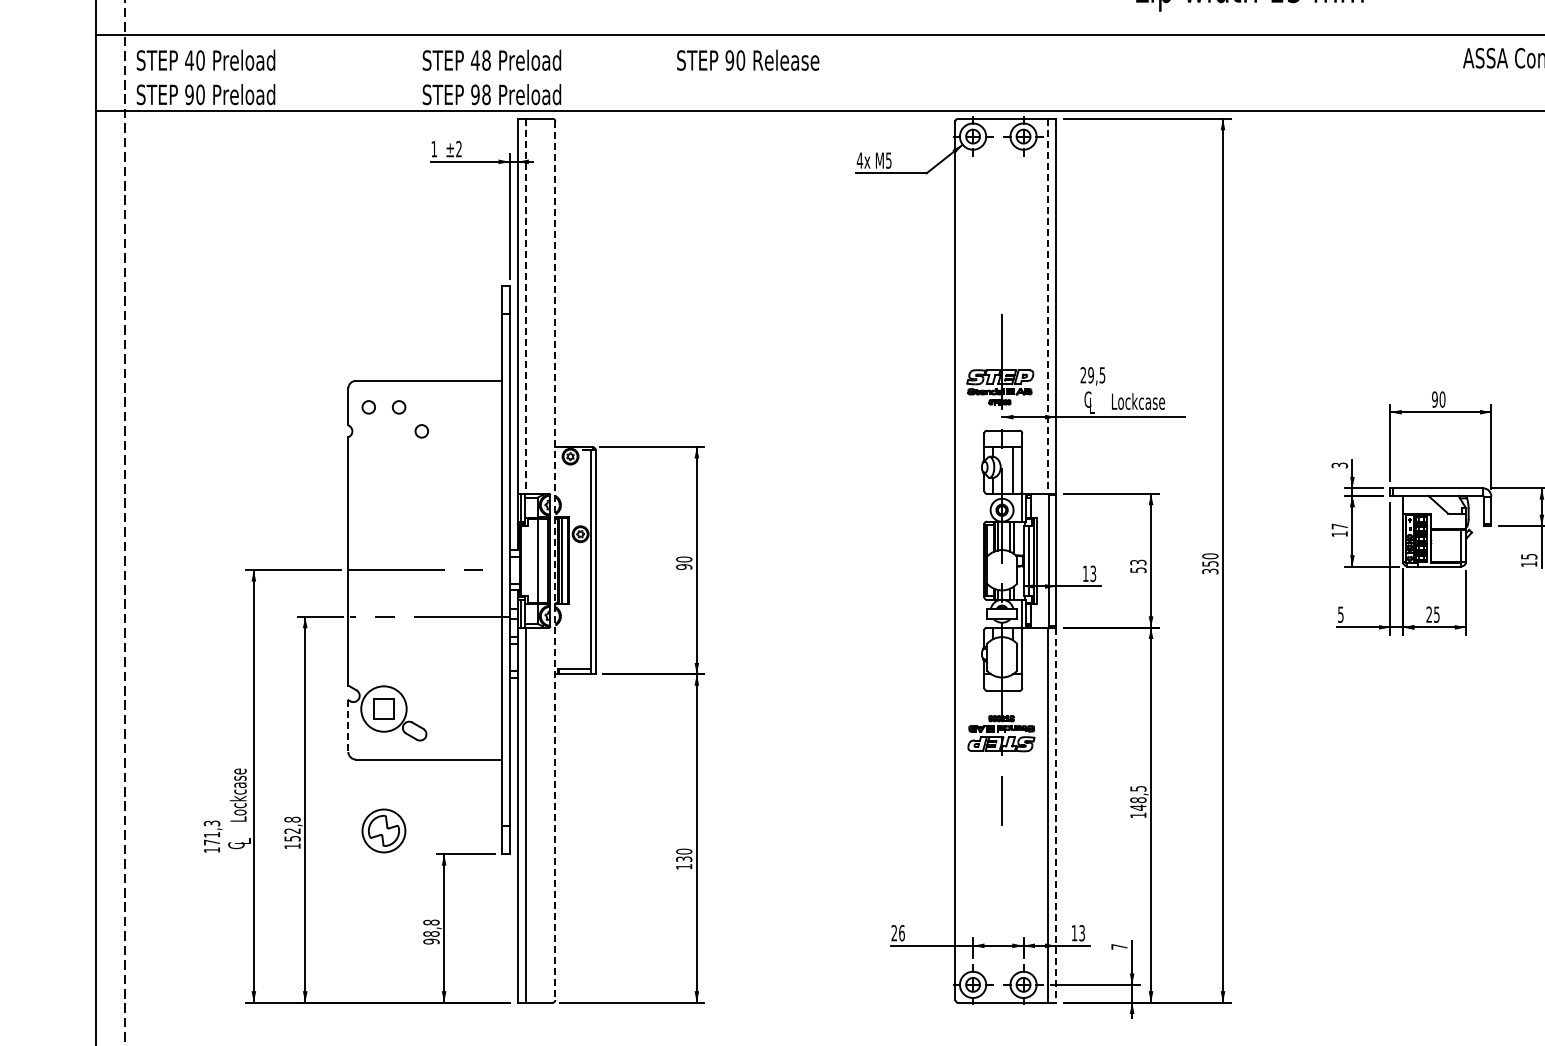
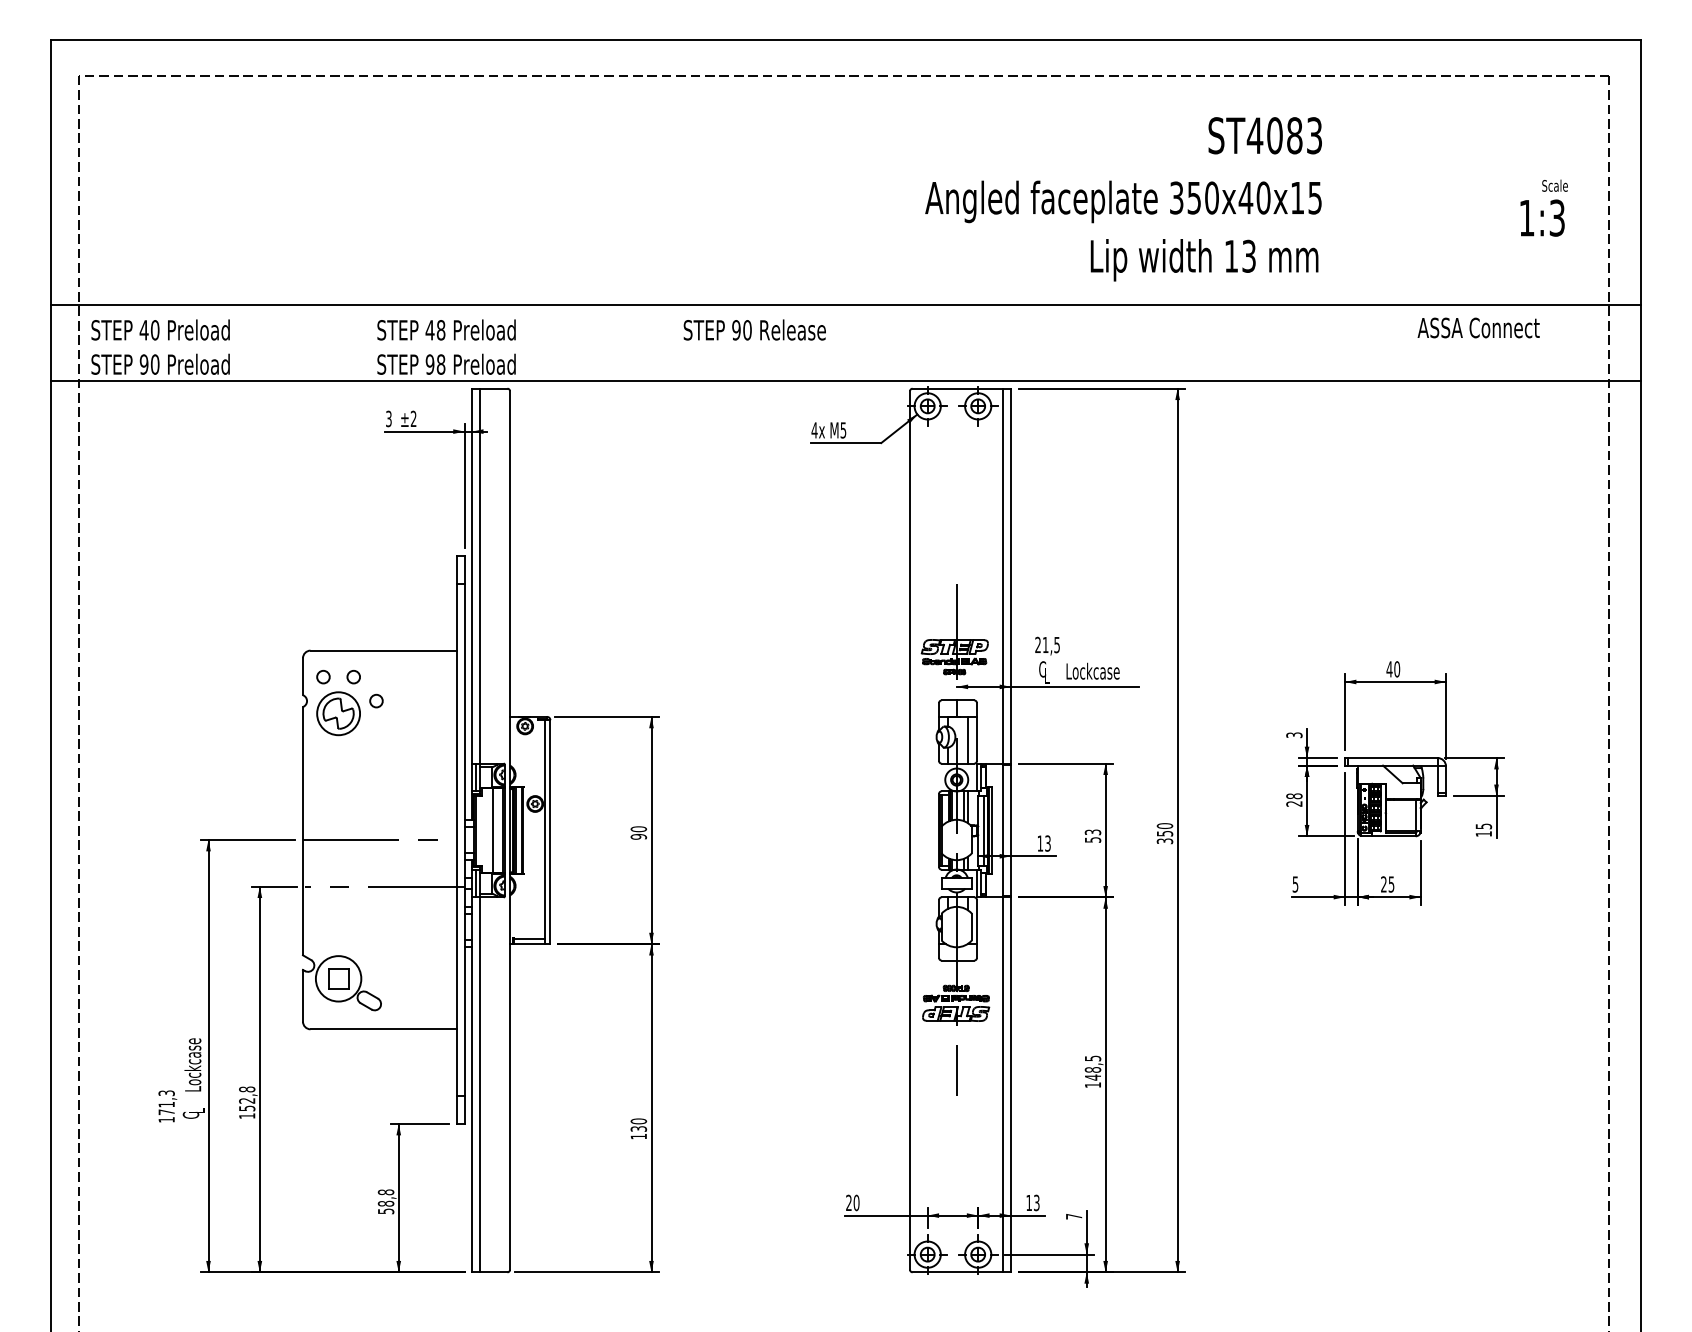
text: (747, 59) -> (754, 329), moved
text: (433, 148) -> (388, 418), 1 -> 3
line: (525, 306) -> (480, 576), dashed -> solid
line: (1047, 306) -> (1002, 576), dashed -> solid
text: (1090, 374) -> (1045, 644), 29,5 -> 21,5
text: (1434, 399) -> (1389, 669), 90 -> 40
text: (1339, 529) -> (1294, 799), 17 -> 28
line: (555, 561) -> (510, 831), dashed -> solid
line: (348, 725) -> (303, 995), dashed -> solid
line: (1056, 815) -> (1011, 1085), dashed -> solid
part: (383, 830) -> (338, 713), moved
text: (901, 932) -> (856, 1202), 26 -> 20
text: (430, 941) -> (385, 1211), 98,8 -> 58,8

